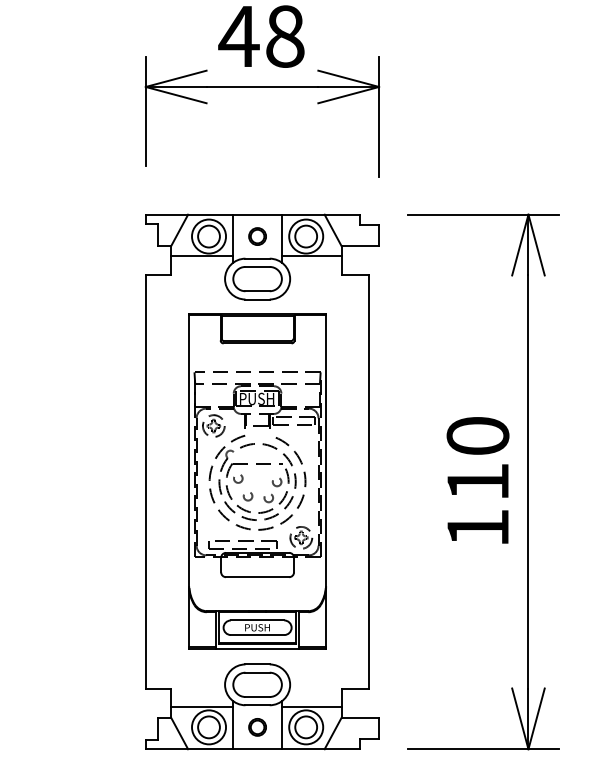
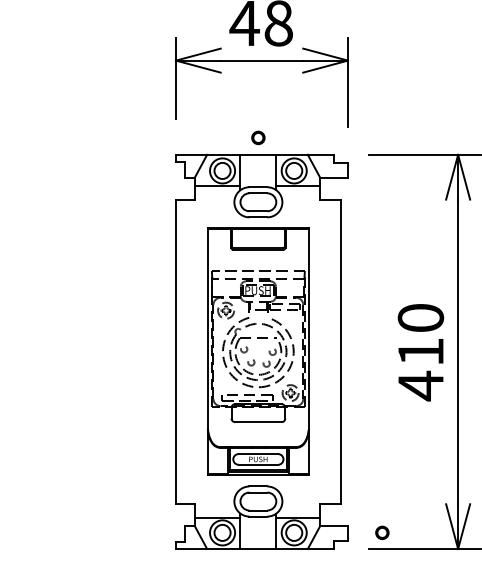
part: (257, 235) -> (258, 137), moved
text: (477, 527) -> (420, 385), 110 -> 410
circle: (257, 726) -> (382, 532), moved

